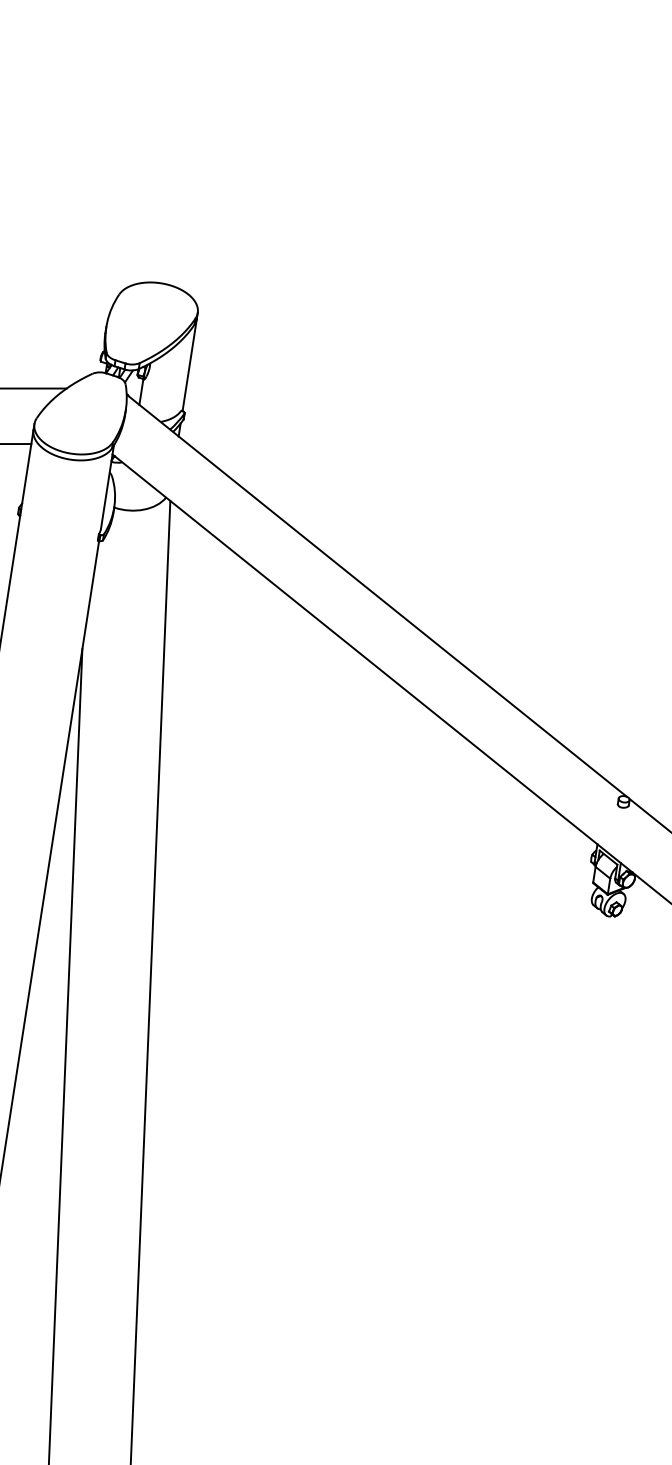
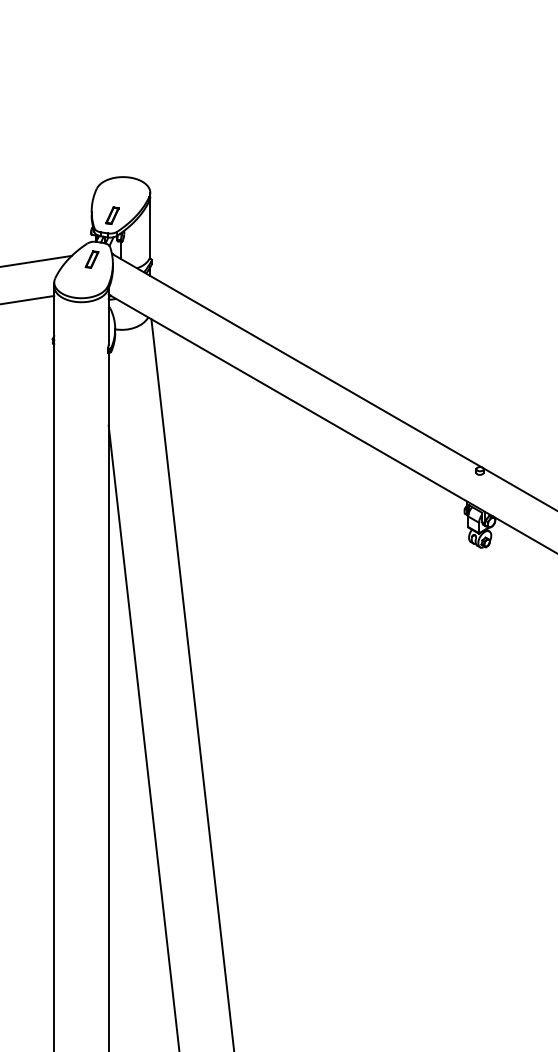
part: (136, 337) -> (112, 215), added
part: (95, 398) -> (91, 259), added

